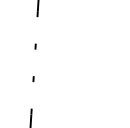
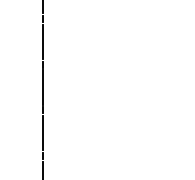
line: (36, 30) -> (43, 41), added
line: (34, 62) -> (43, 87), added
line: (32, 94) -> (43, 132), added

